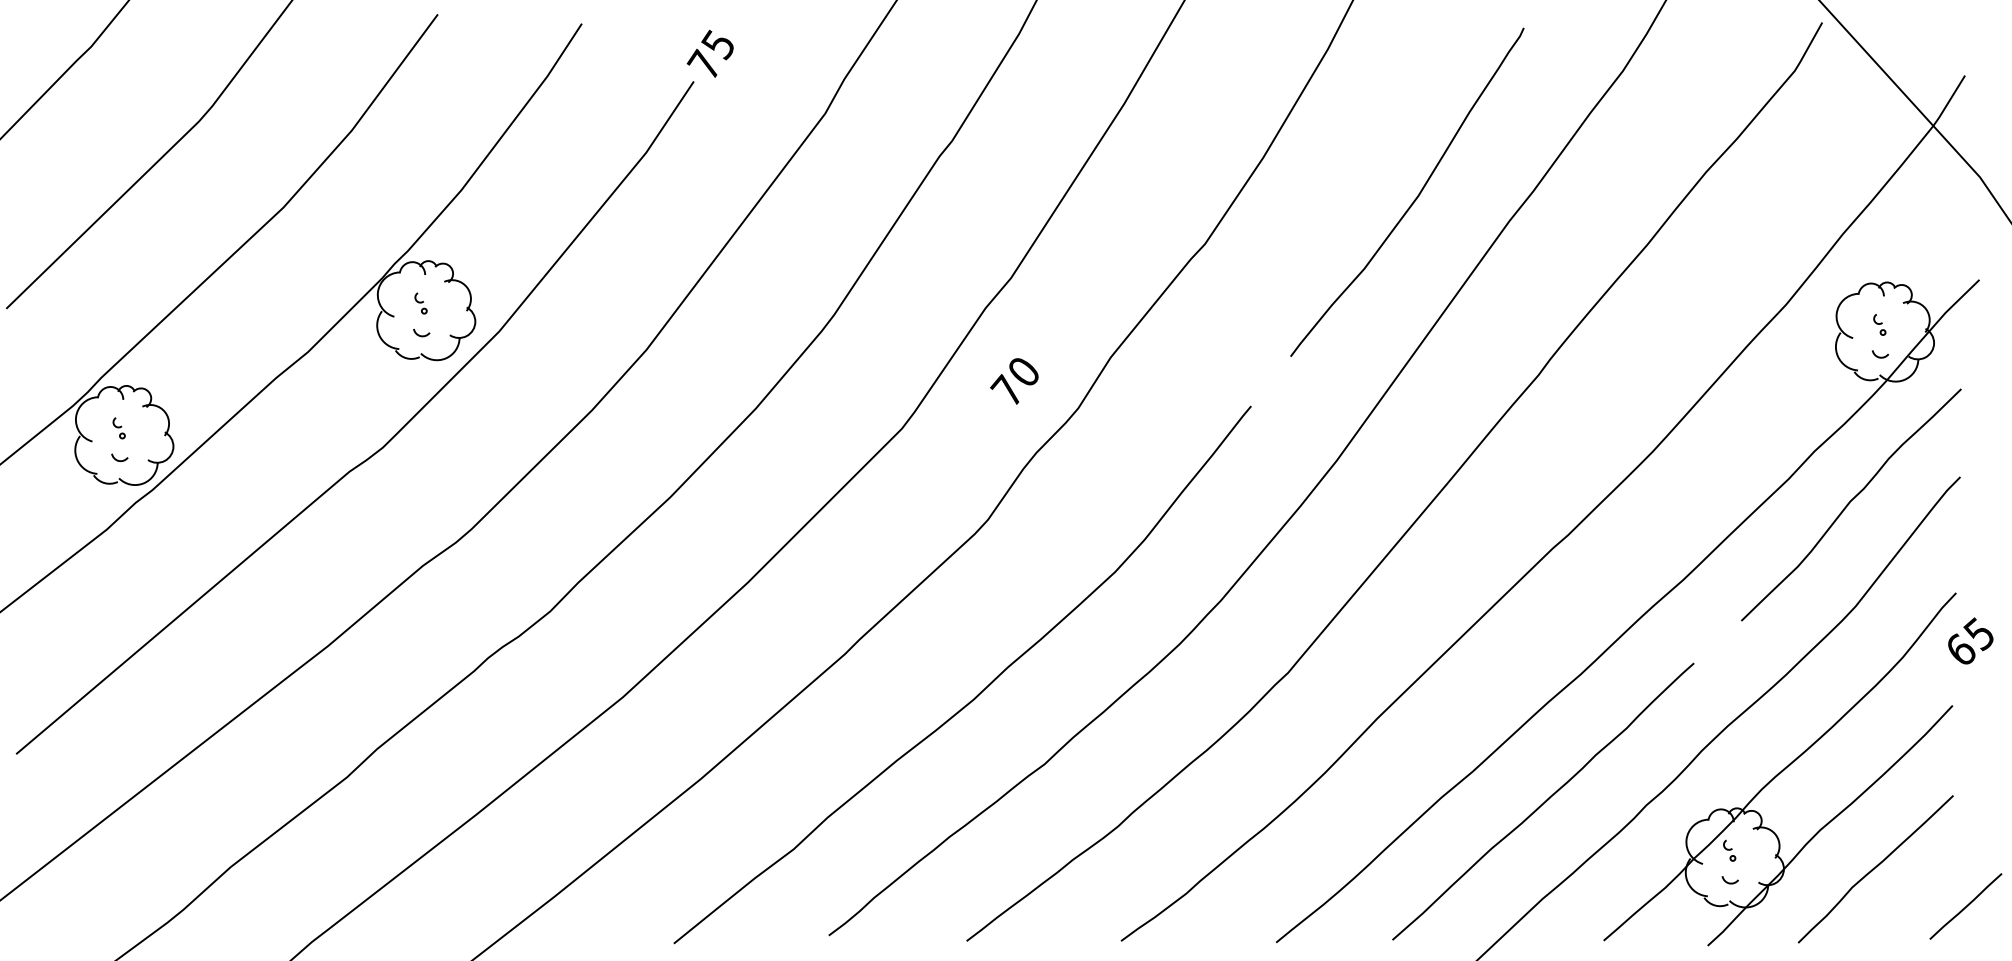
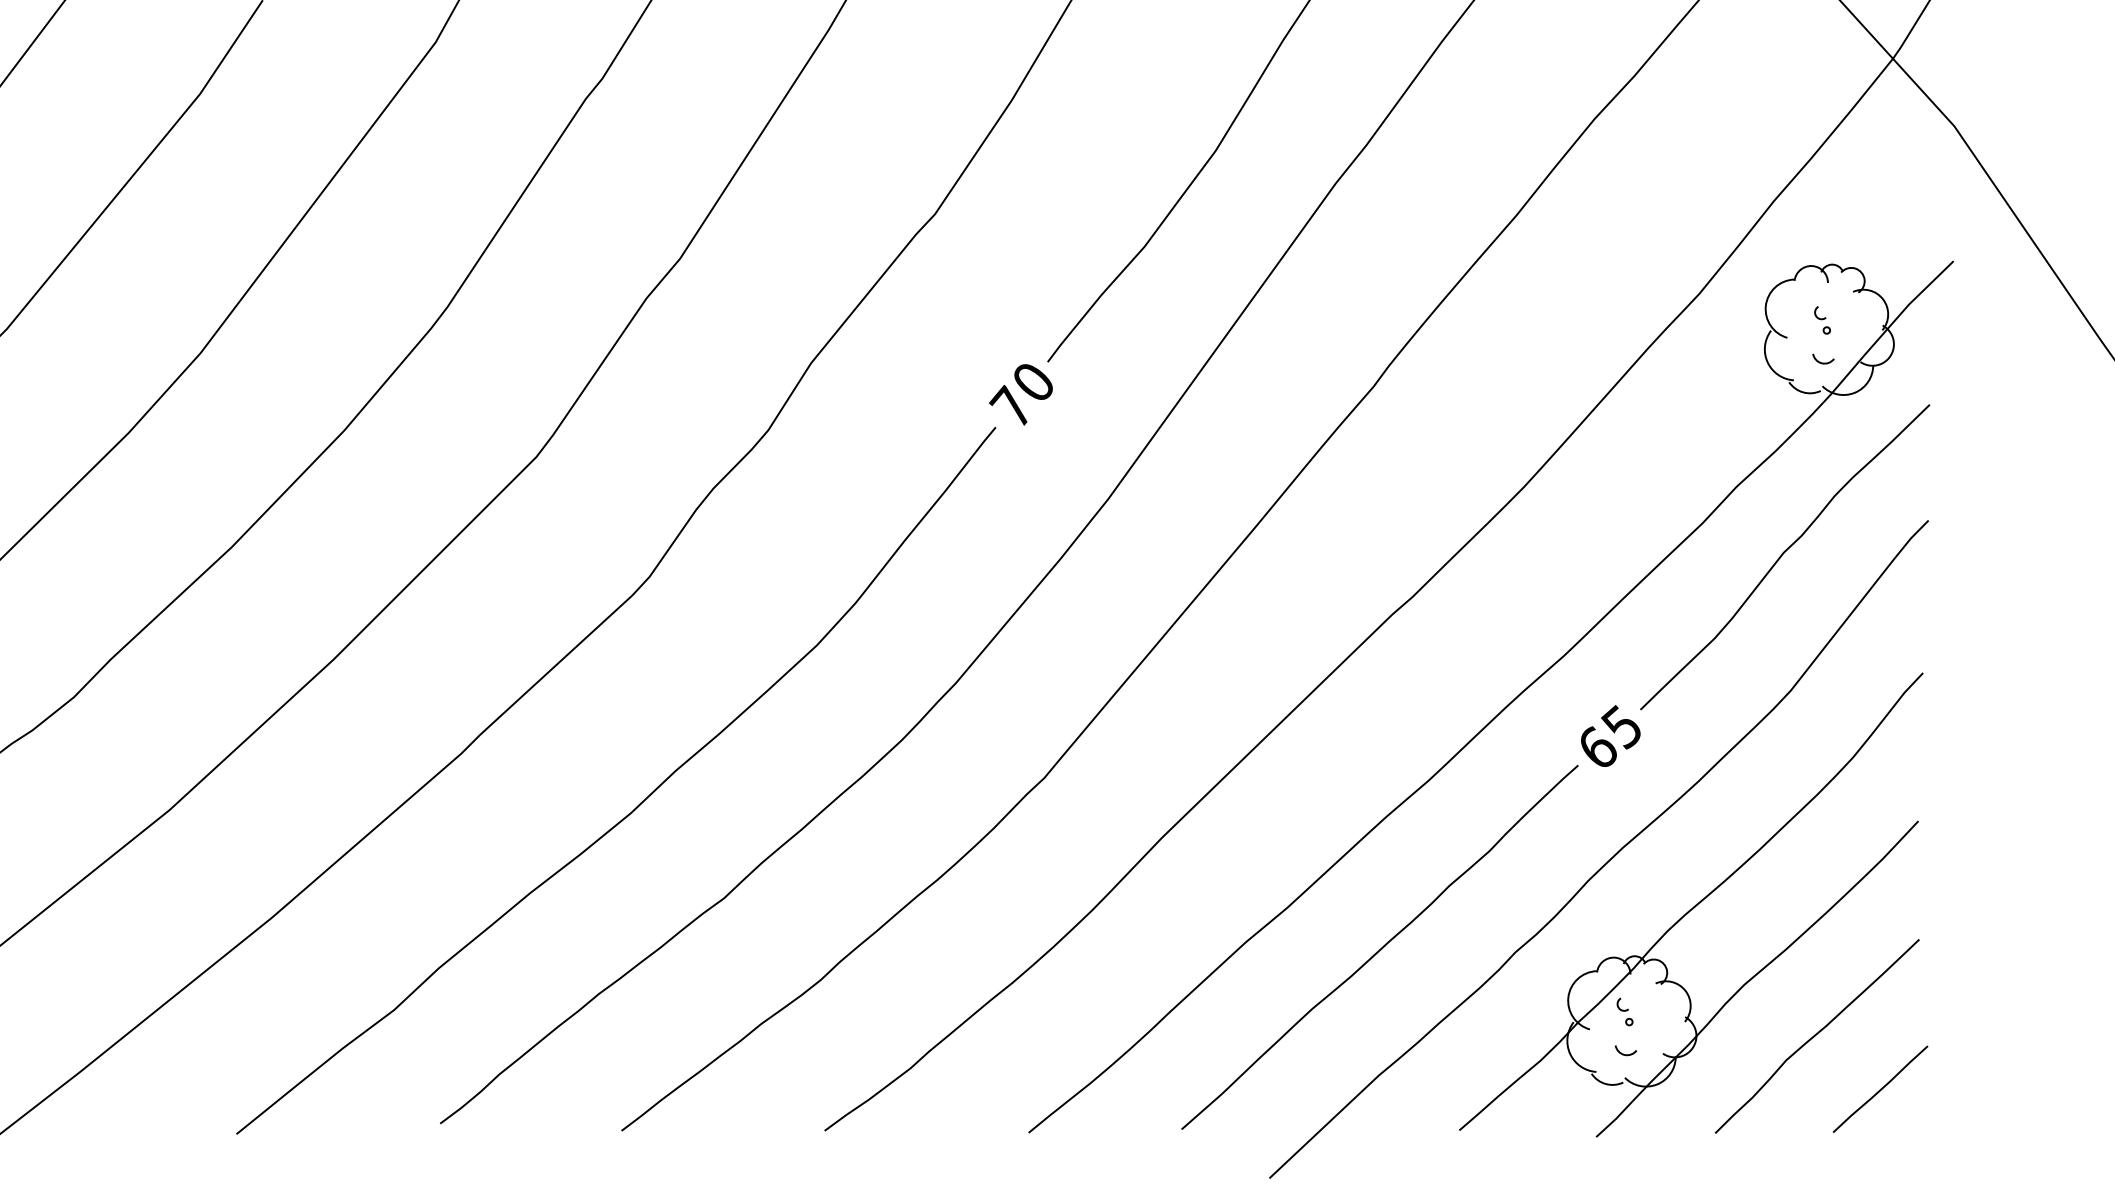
text: (1014, 381) -> (1021, 394), moved
text: (1970, 640) -> (1610, 735), moved
line: (1965, 906) -> (1879, 1089), moved

